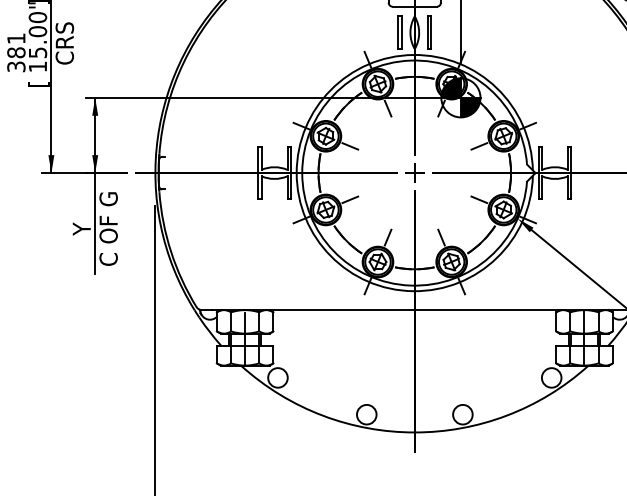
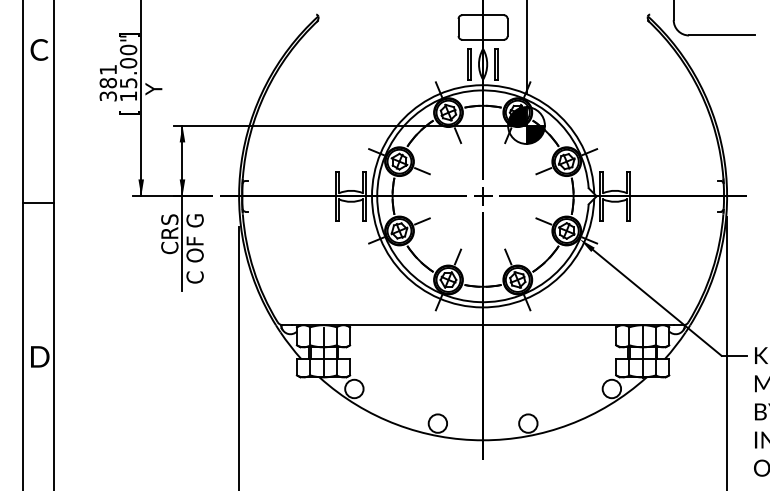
text: (64, 43) -> (153, 74), CRS -> Y
text: (81, 213) -> (169, 234), Y -> CRS

